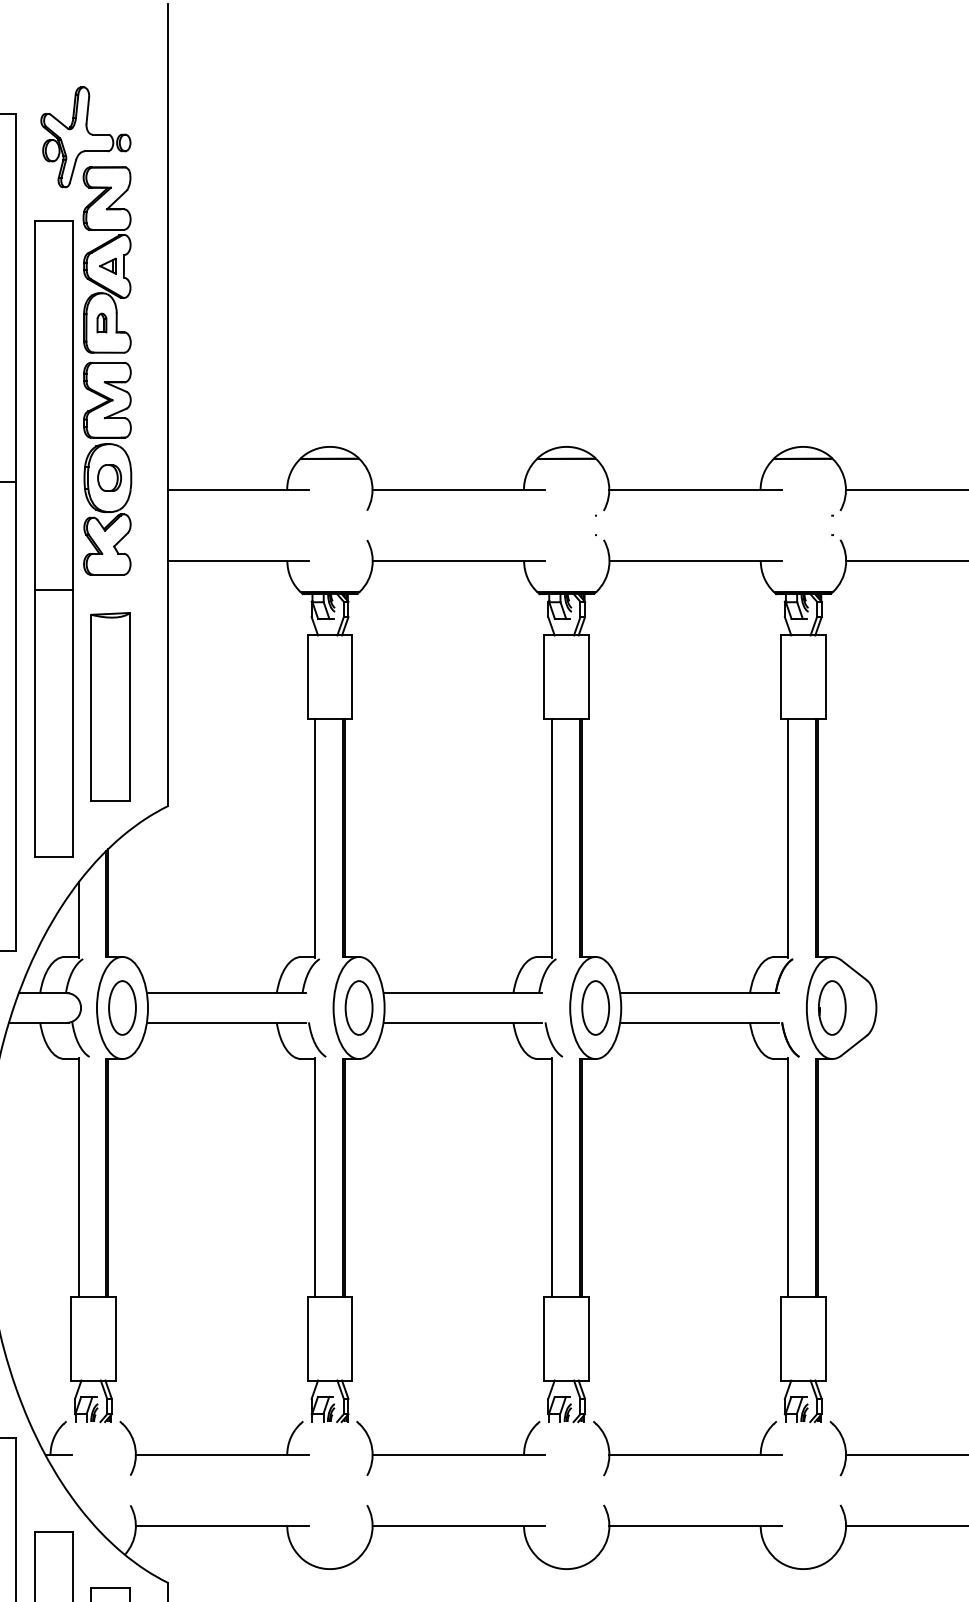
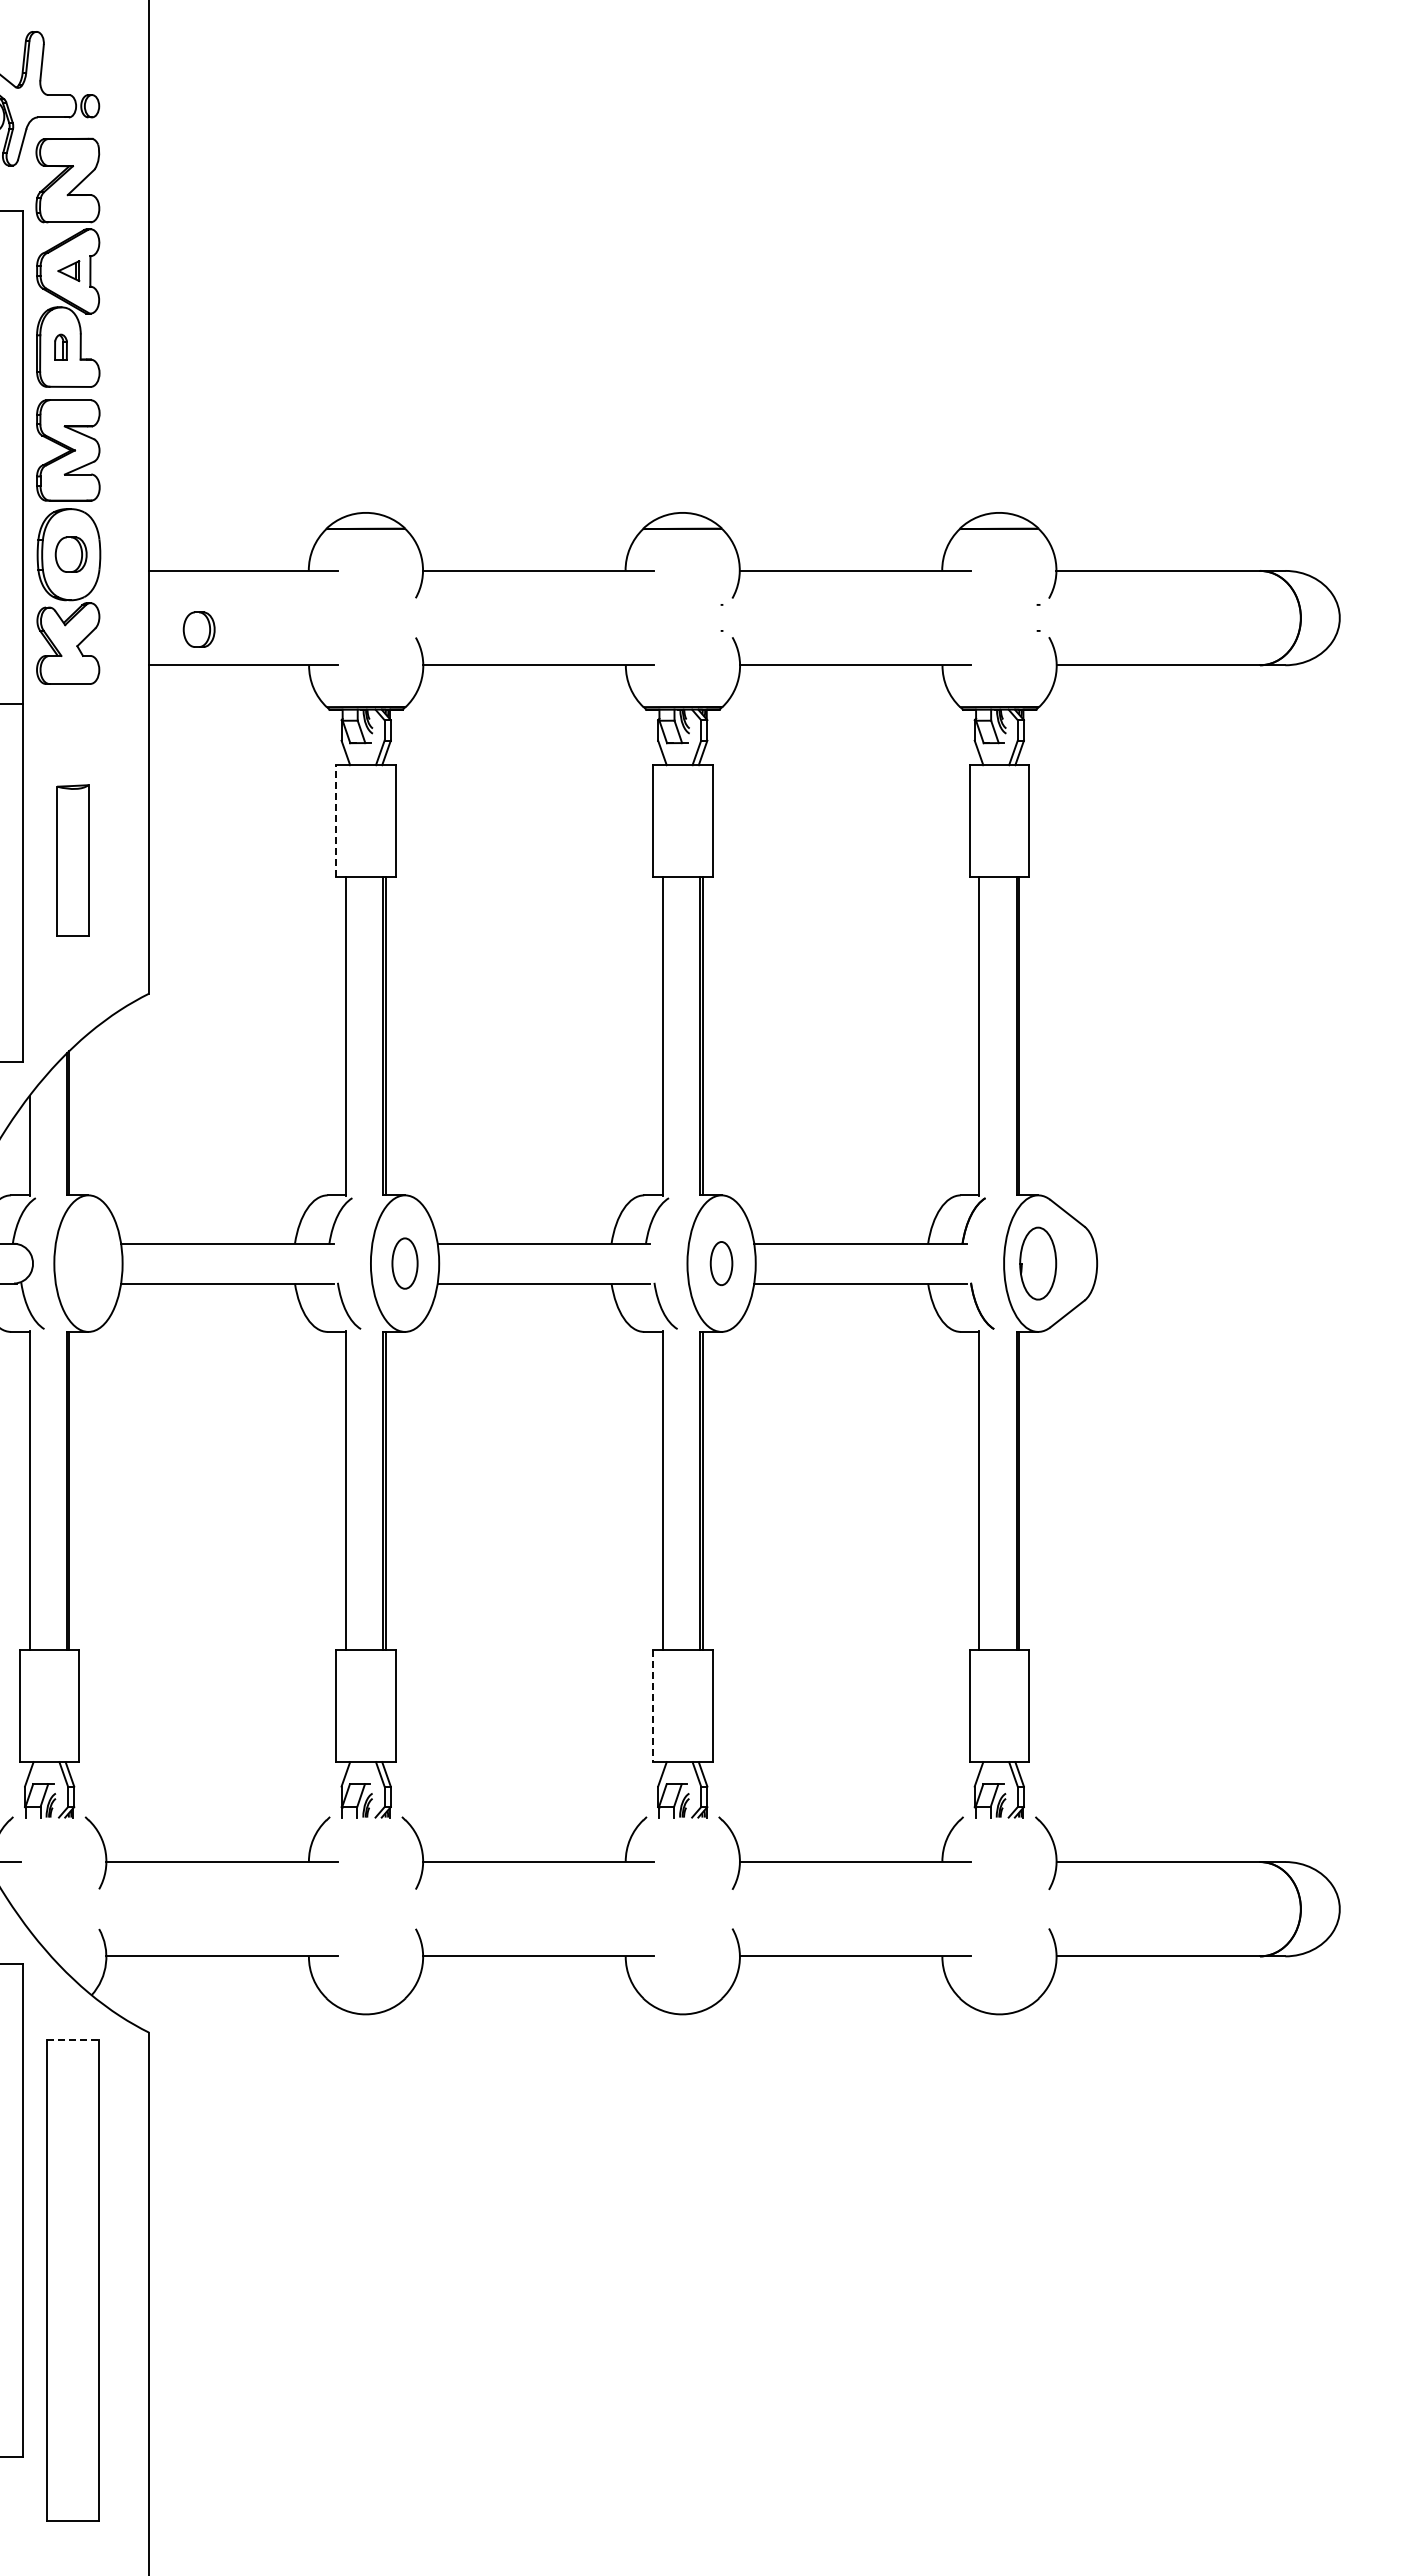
part: (204, 534) -> (198, 629), added
line: (307, 677) -> (336, 821), solid -> dashed
part: (110, 706) -> (72, 860), size x0.6
part: (122, 1007) -> (88, 1263), removed
part: (358, 1007) -> (404, 1263), size x0.7
part: (595, 1007) -> (721, 1263), size x0.6
line: (544, 1339) -> (652, 1706), solid -> dashed
line: (111, 1588) -> (73, 2040), solid -> dashed

